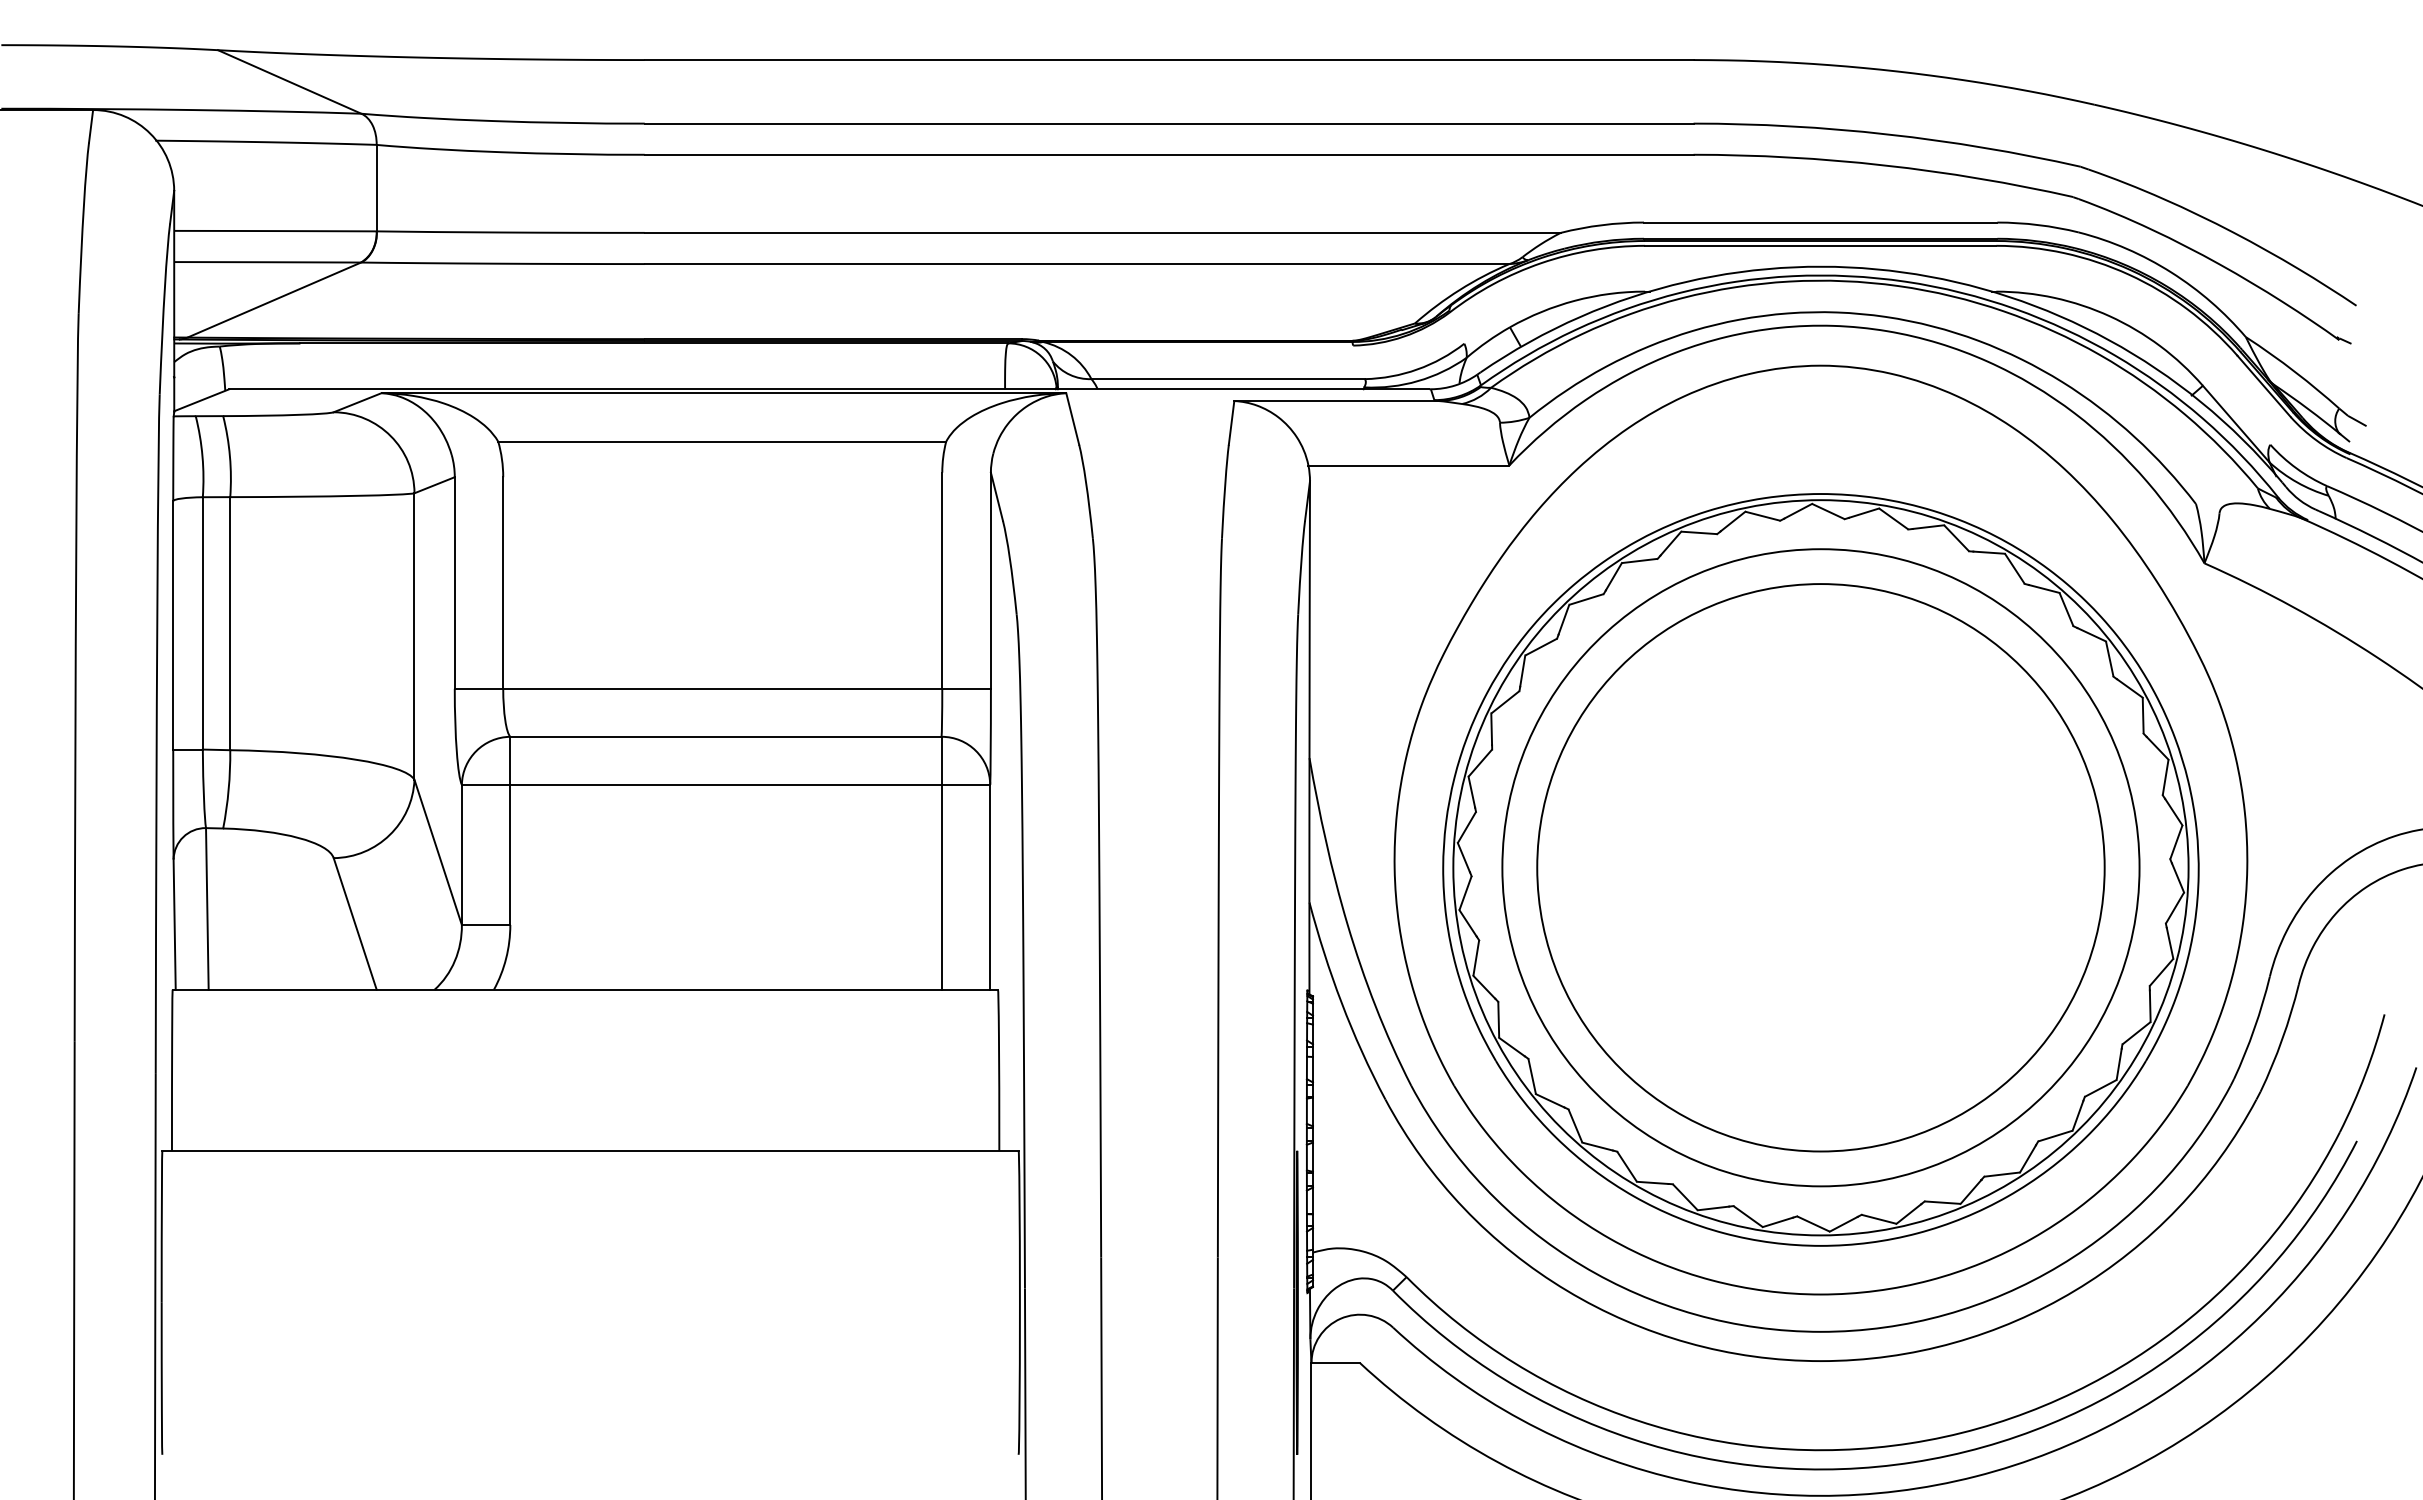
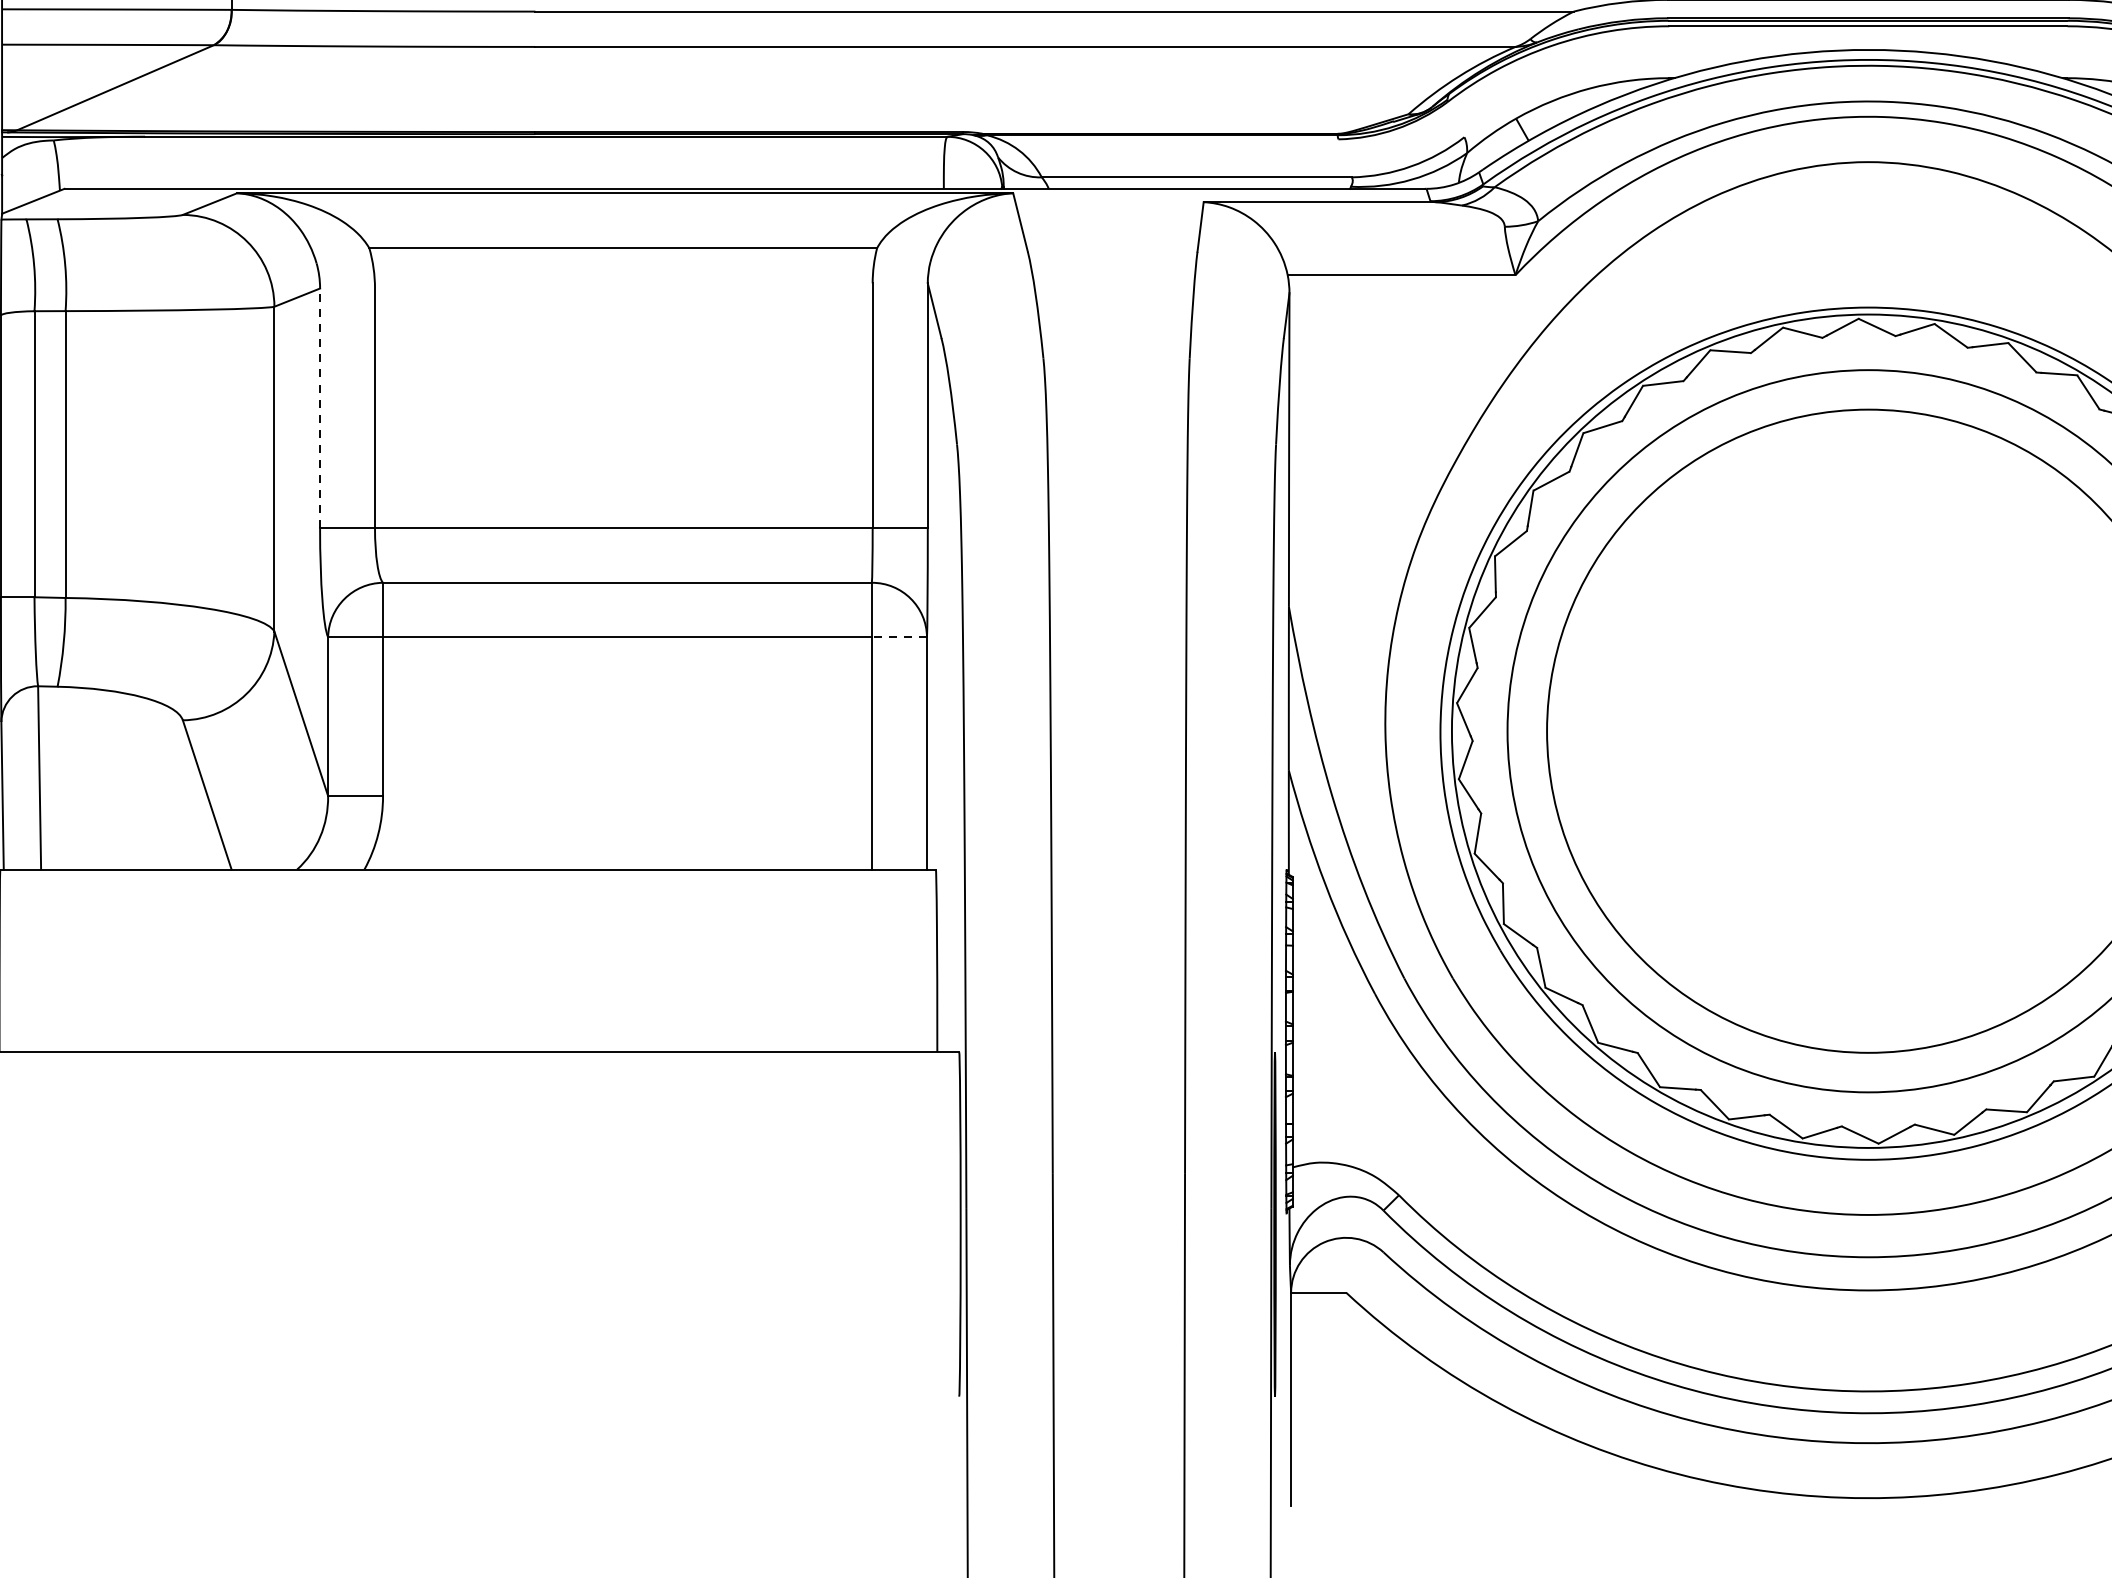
line: (454, 583) -> (319, 409), solid -> dashed
line: (965, 784) -> (898, 636), solid -> dashed

